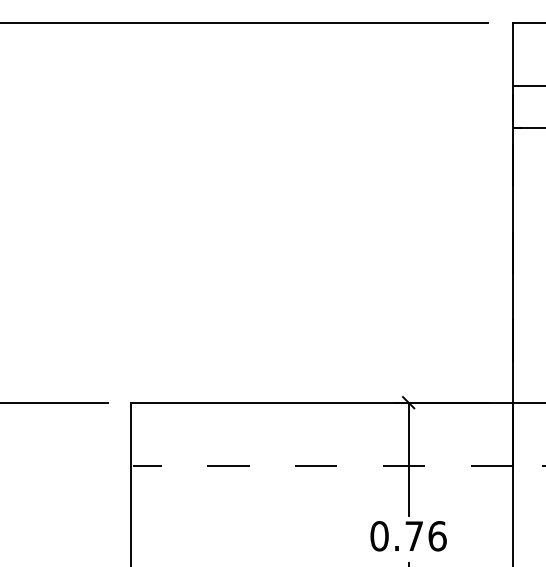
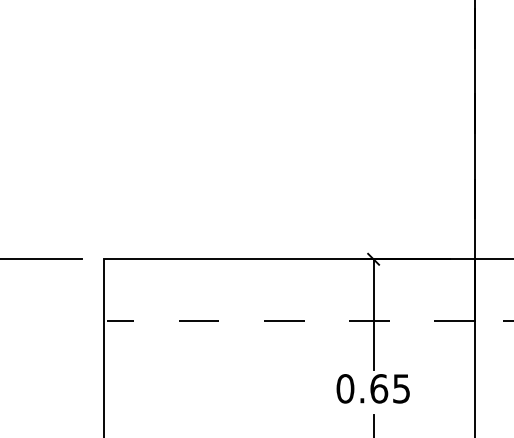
text: (425, 536) -> (389, 389), 0.76 -> 0.65

